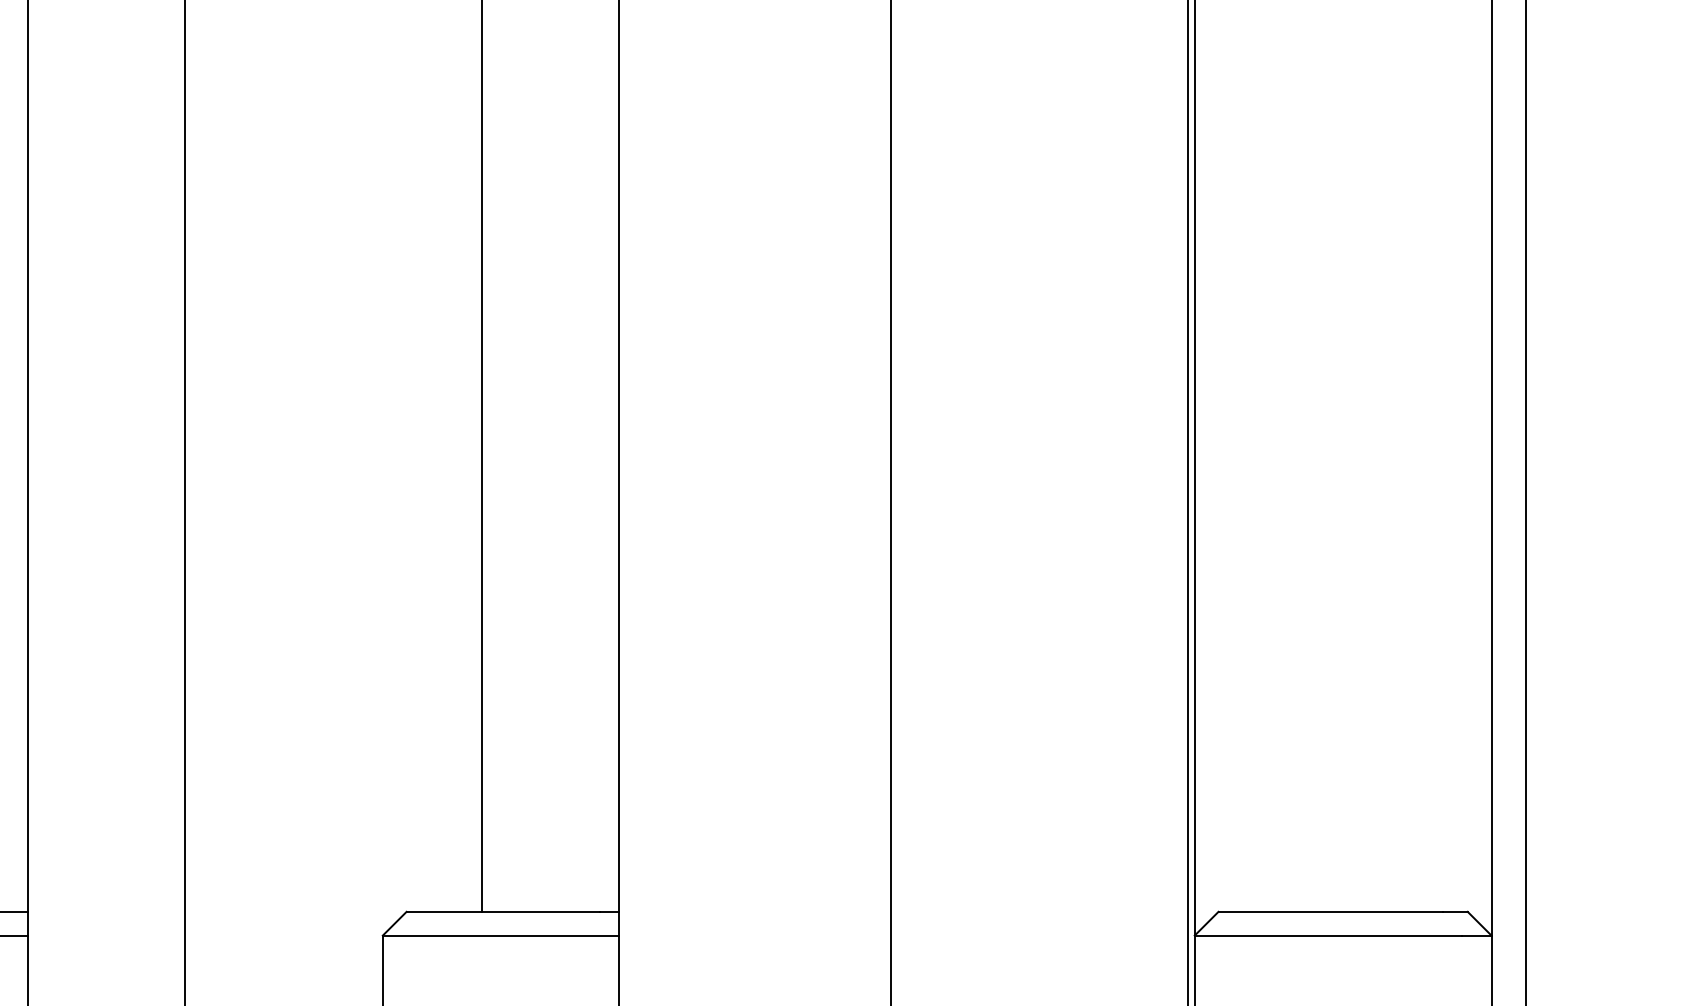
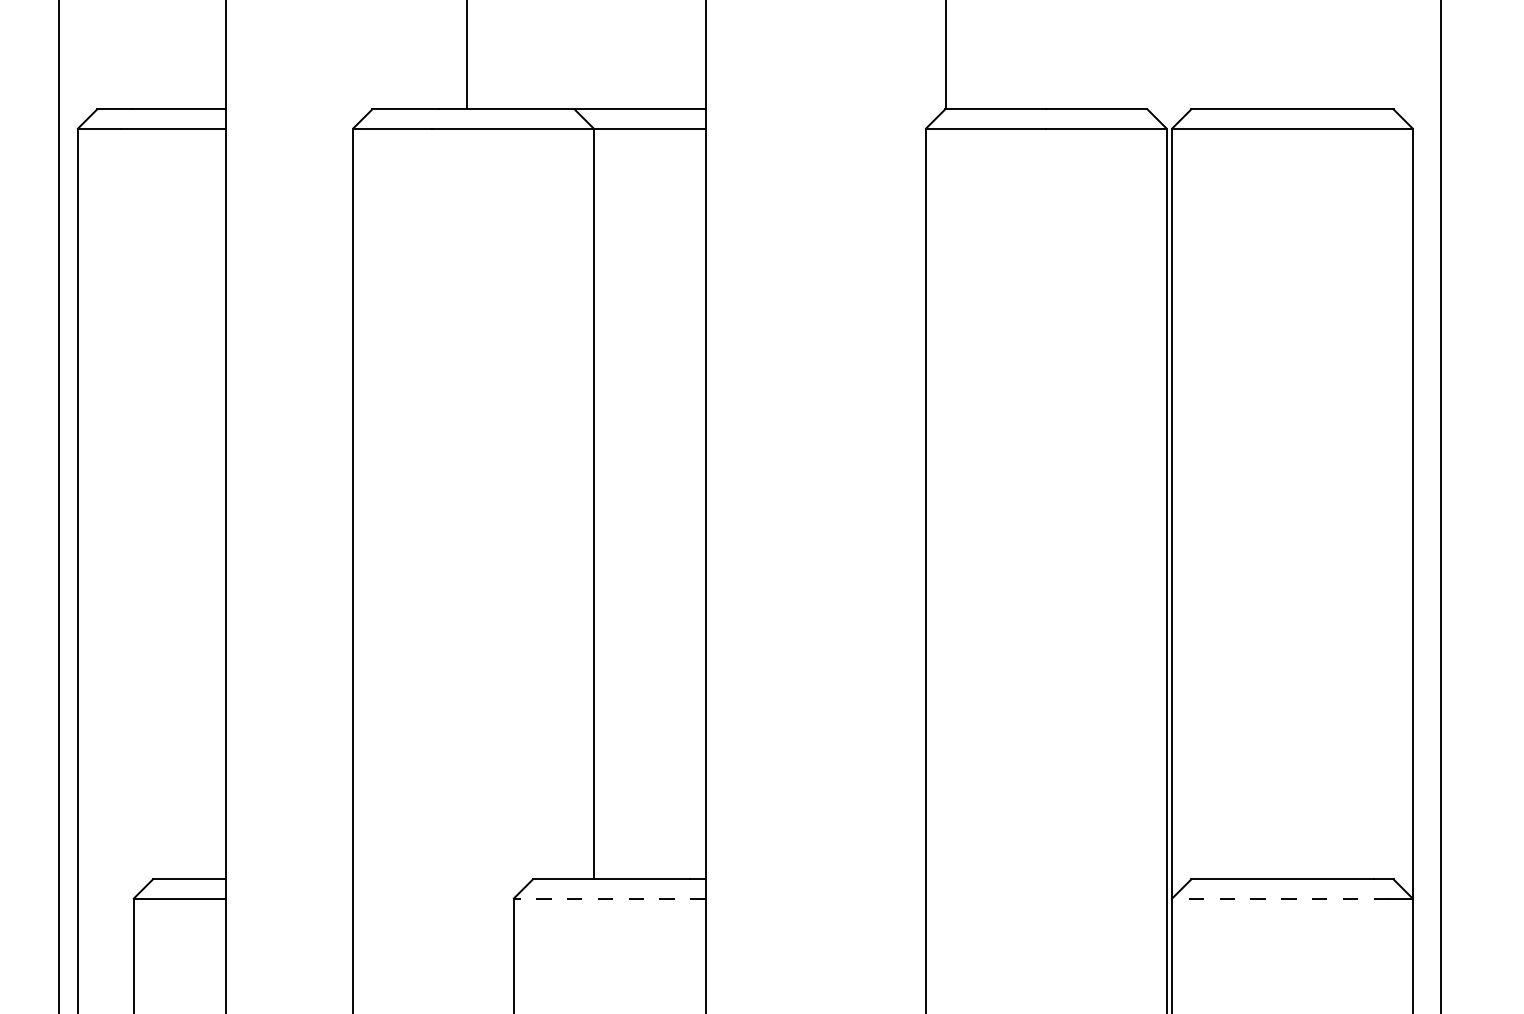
line: (500, 935) -> (609, 898), solid -> dashed
line: (1328, 935) -> (1280, 898), solid -> dashed

